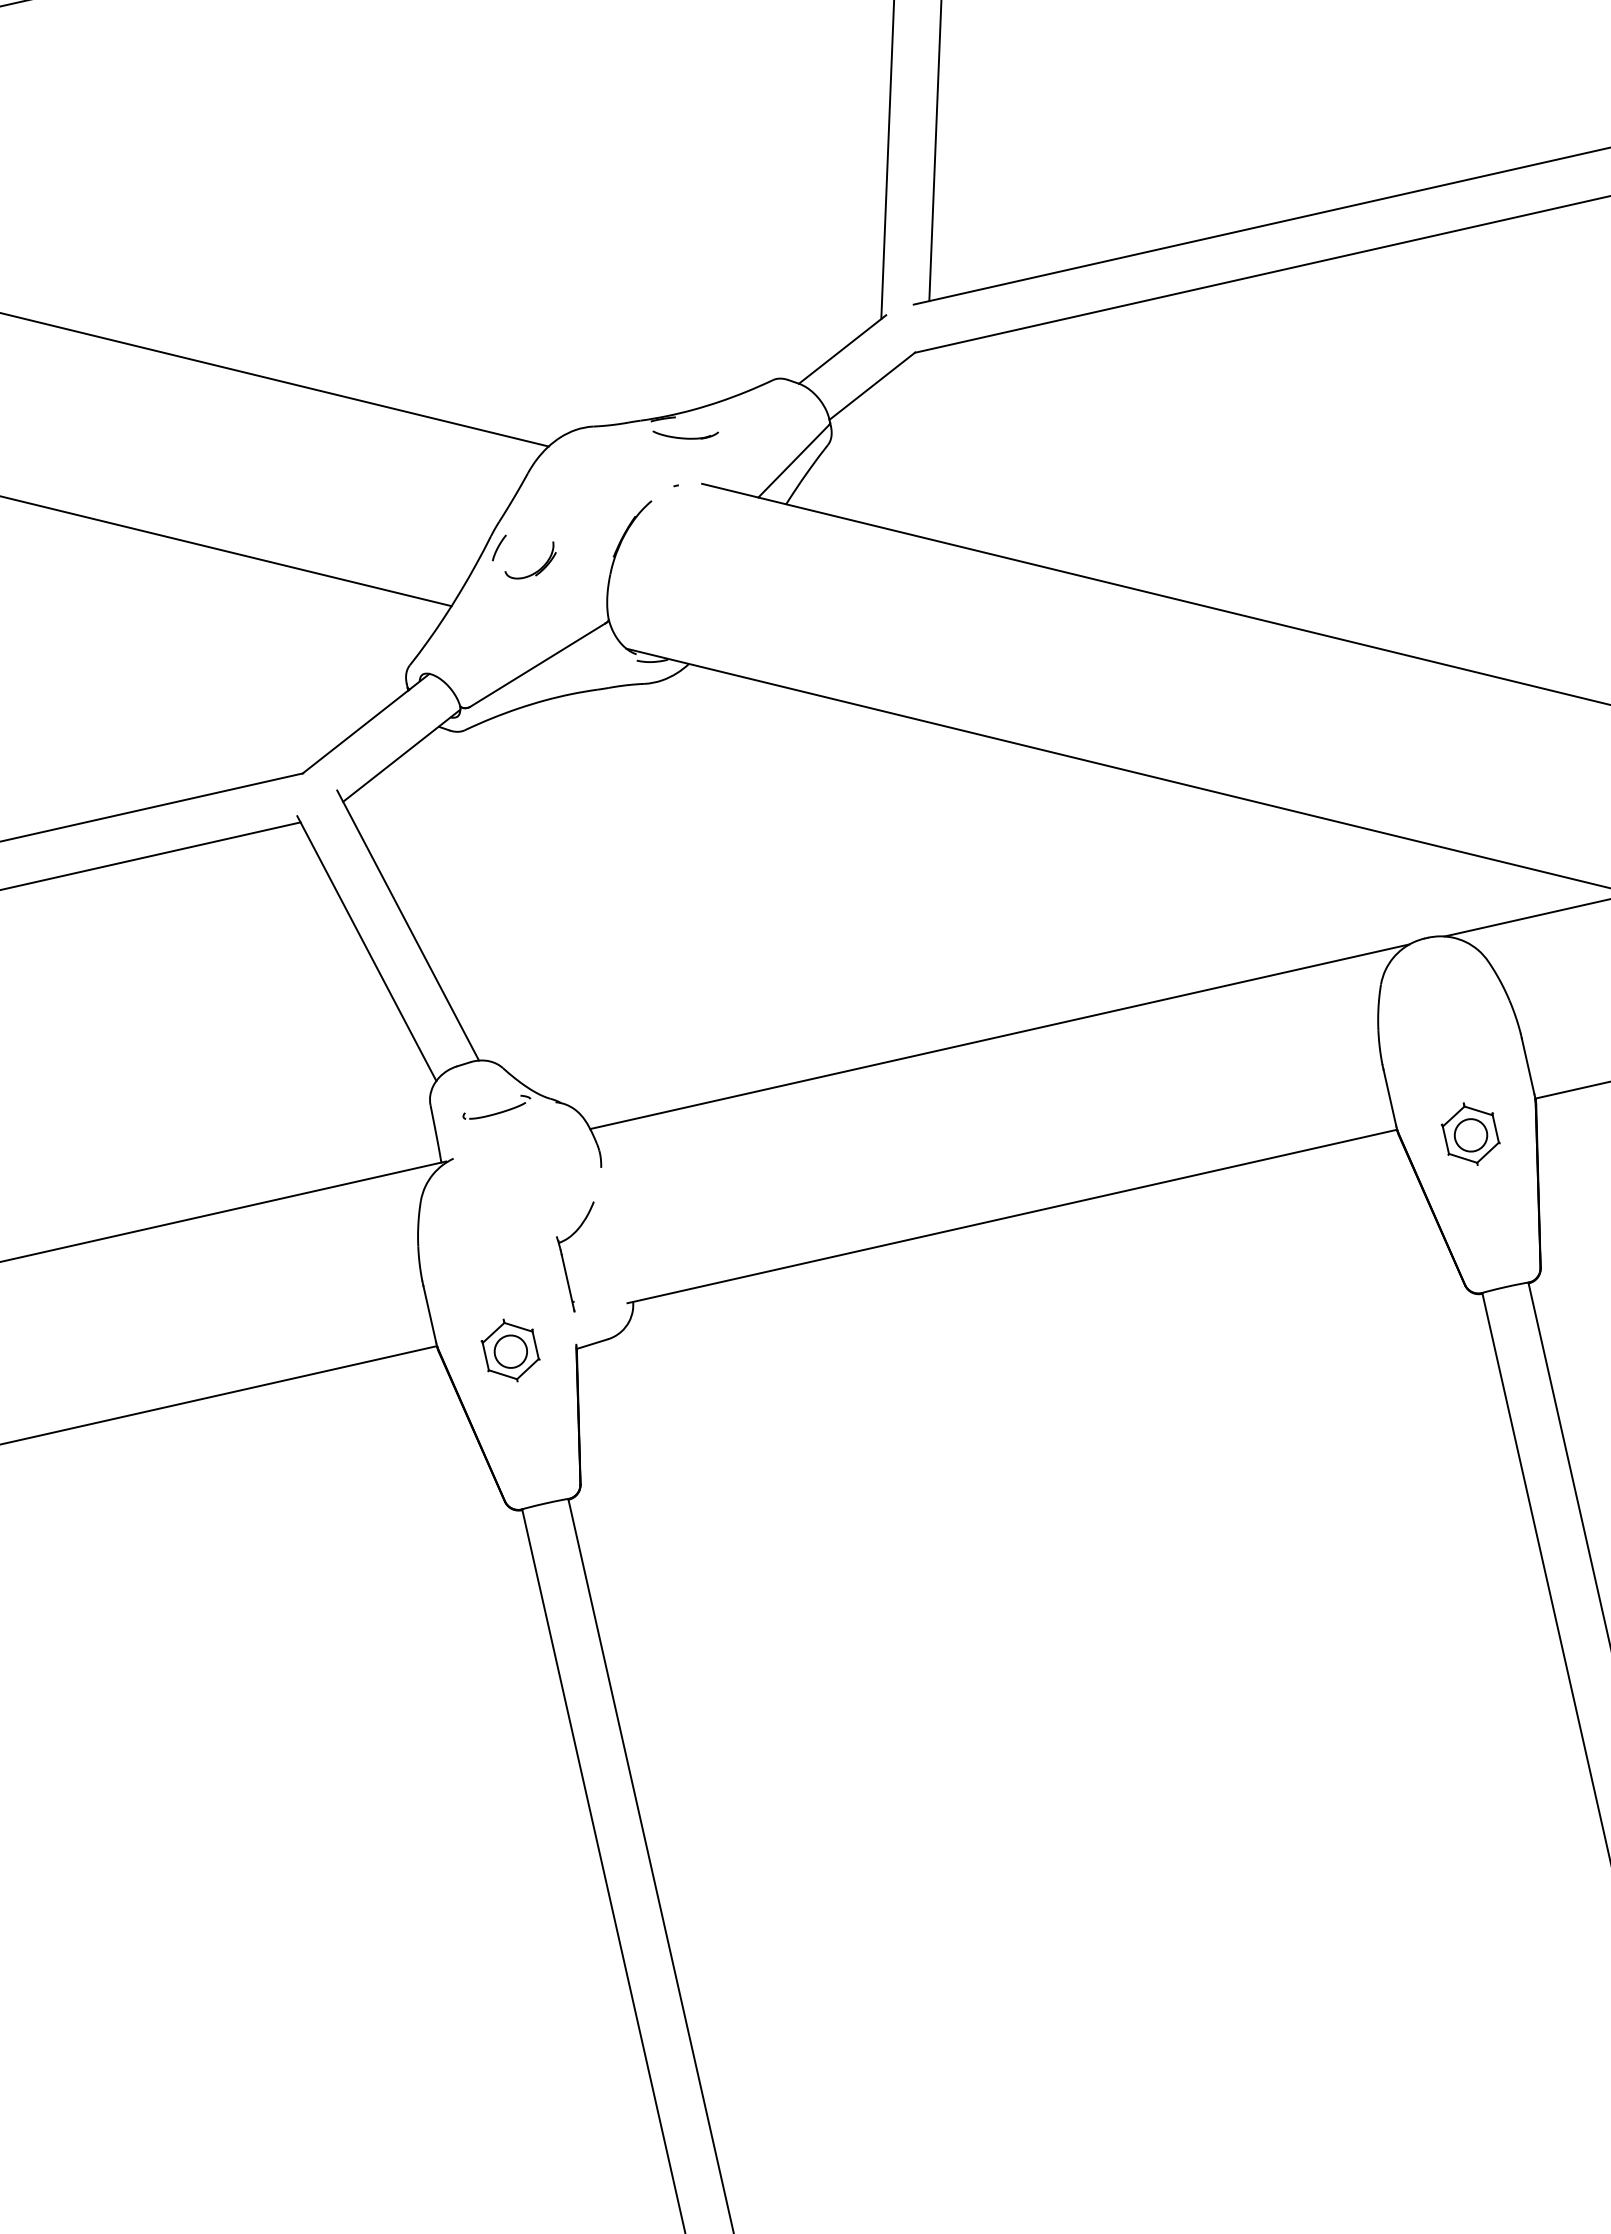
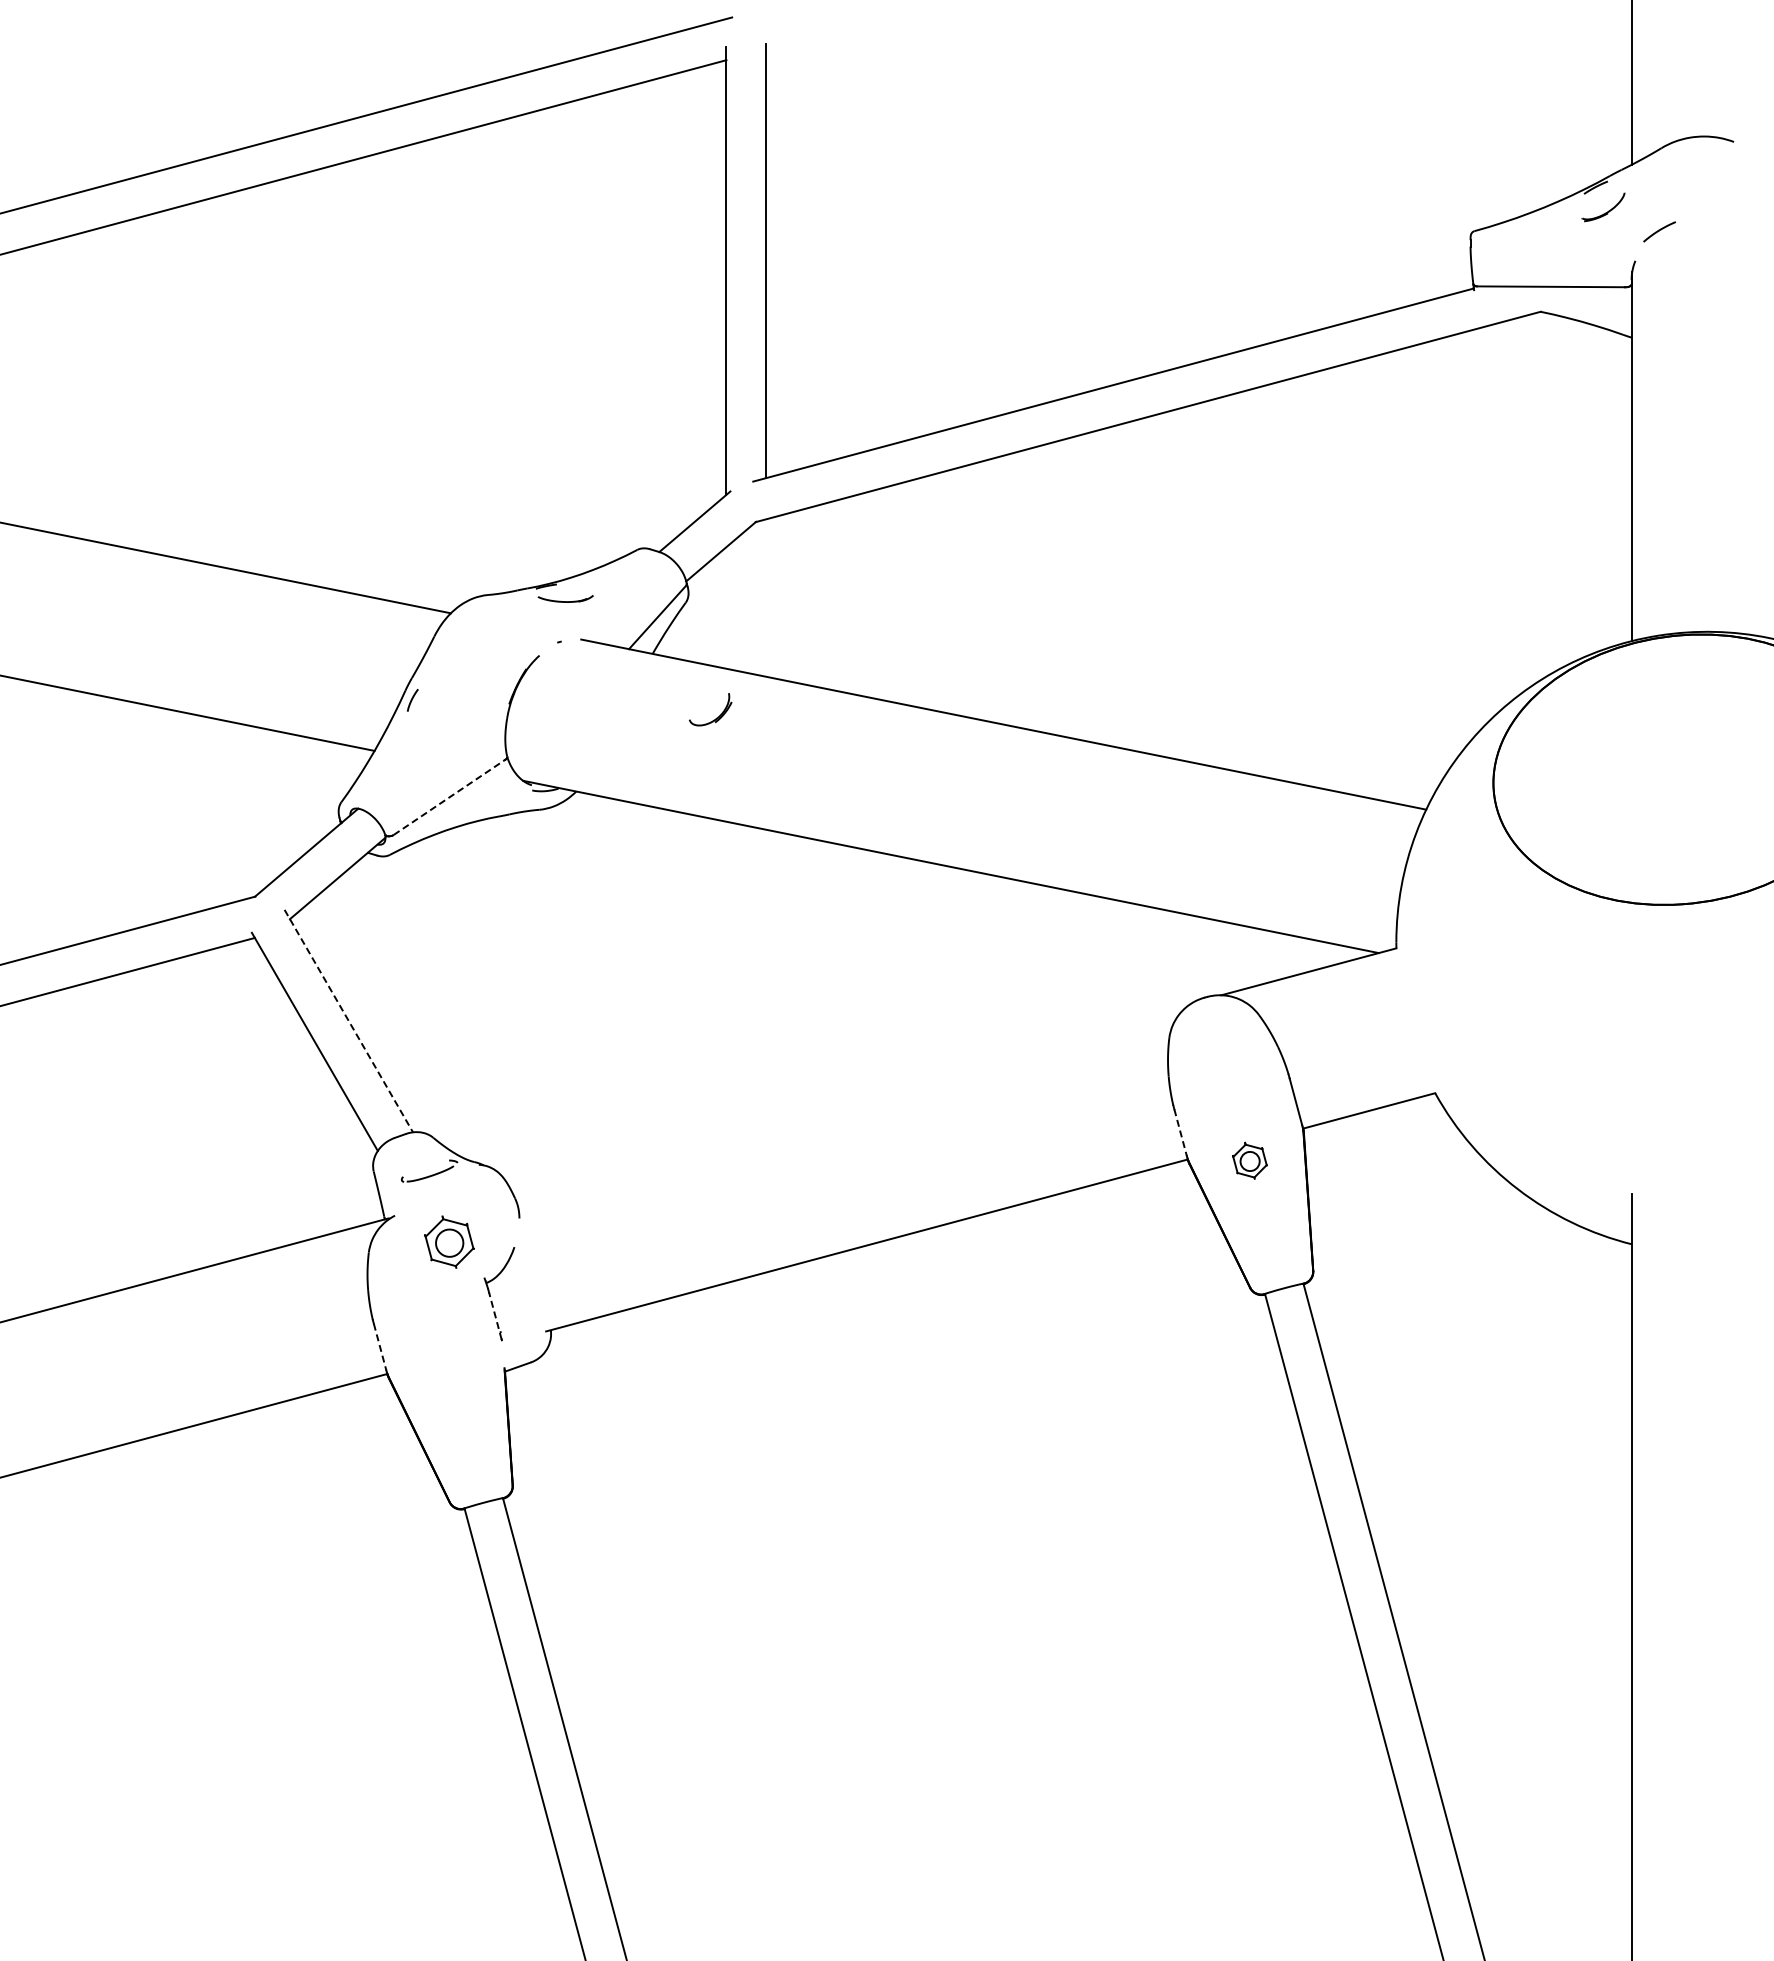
part: (537, 569) -> (716, 717), moved
line: (537, 664) -> (448, 797), solid -> dashed
line: (408, 926) -> (349, 1021), solid -> dashed
line: (998, 1036) -> (849, 1094), removed
line: (1389, 1098) -> (1180, 1133), solid -> dashed
part: (1470, 1133) -> (1249, 1160), size x0.7
line: (568, 1281) -> (495, 1315), solid -> dashed
line: (430, 1314) -> (380, 1347), solid -> dashed
part: (510, 1349) -> (449, 1241), moved

